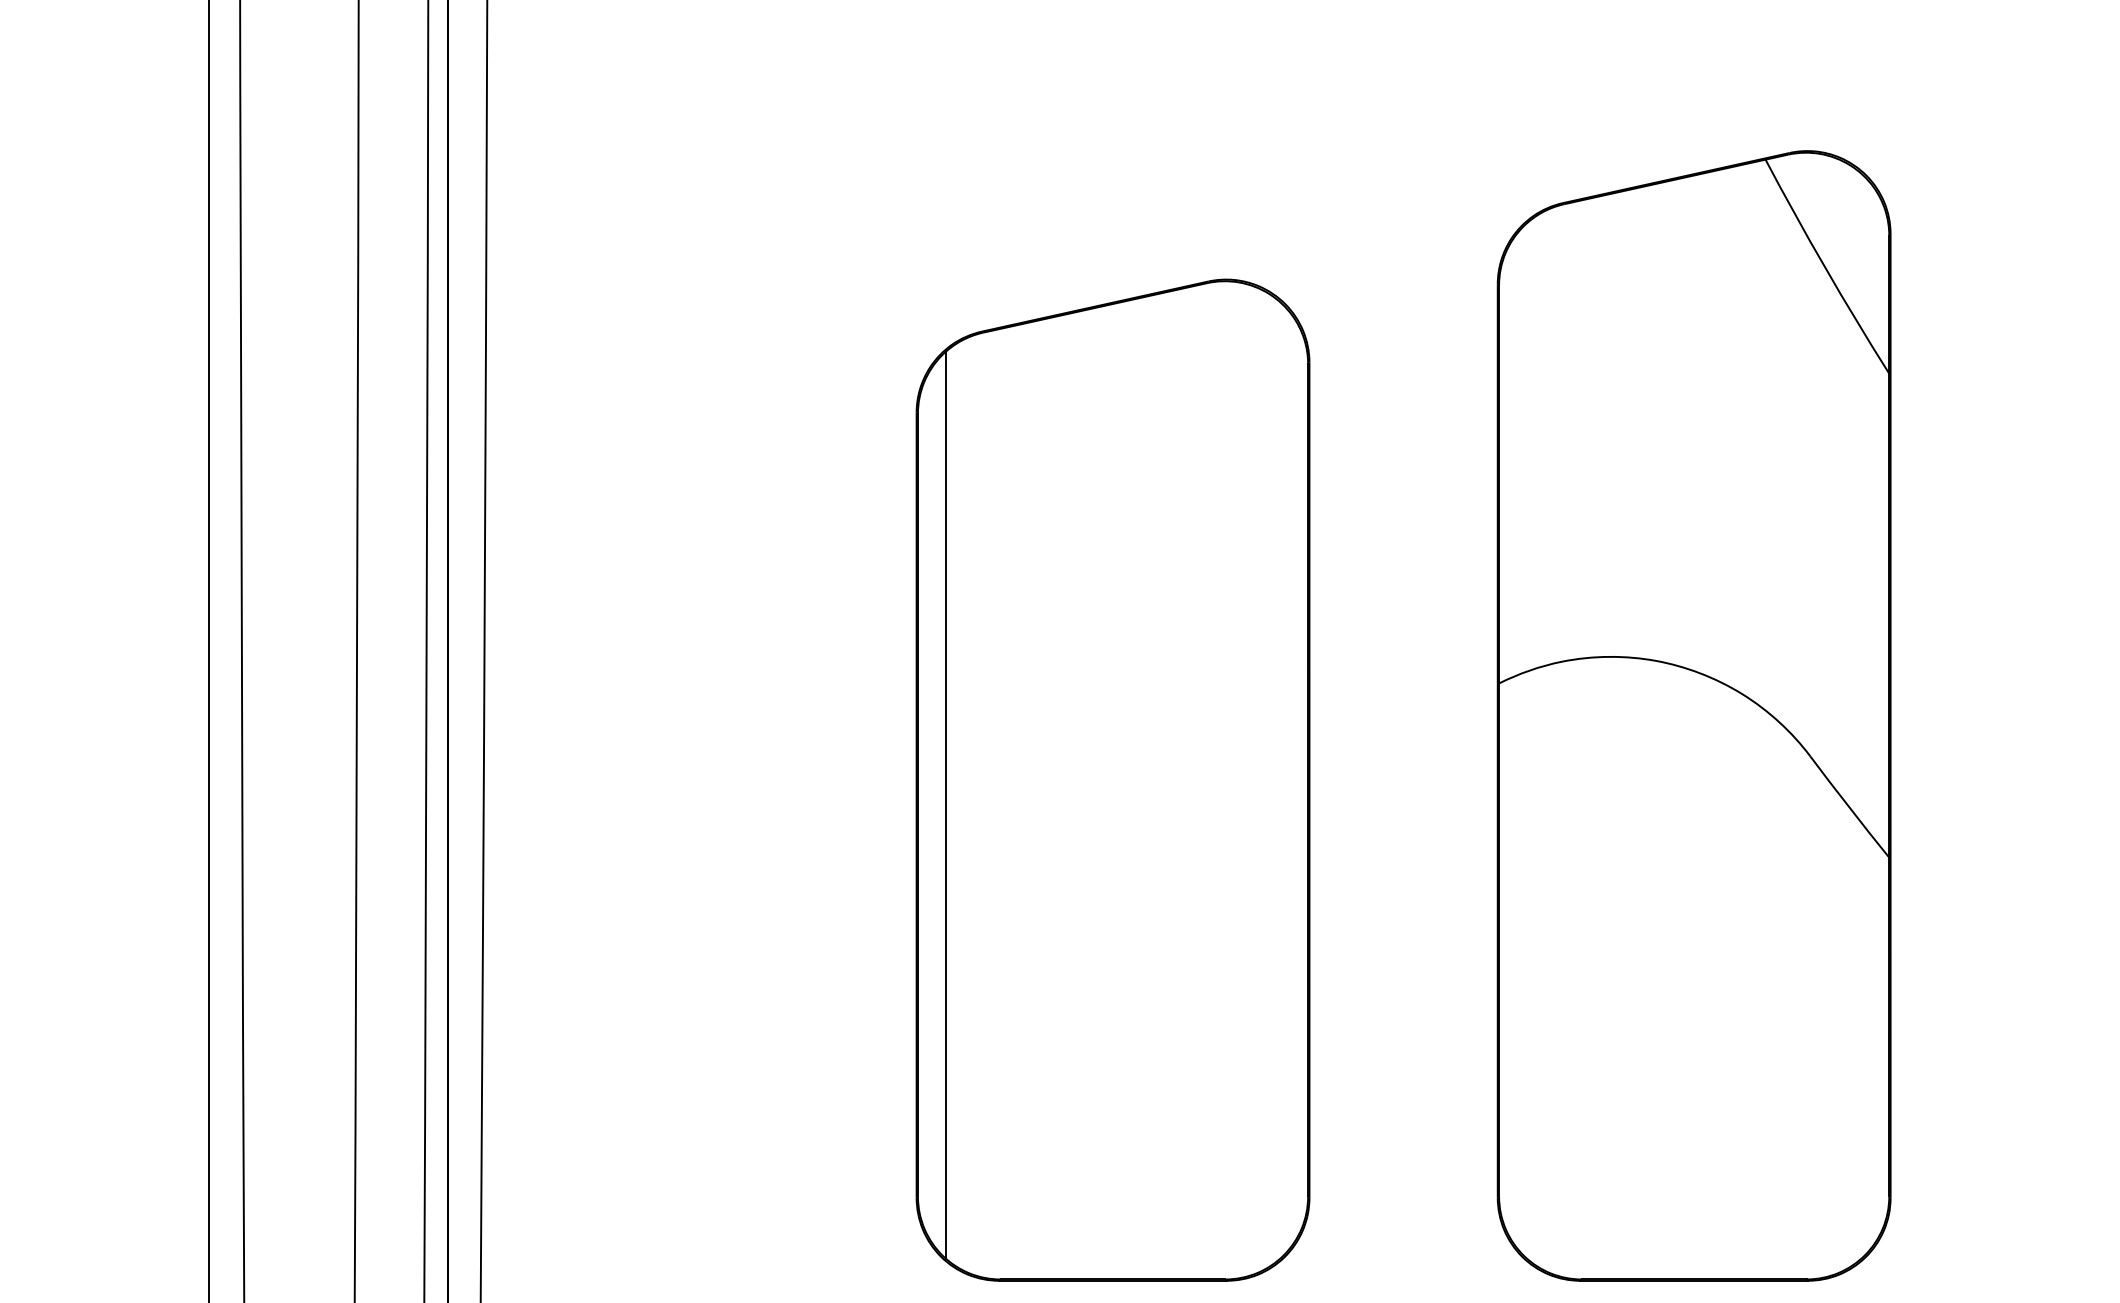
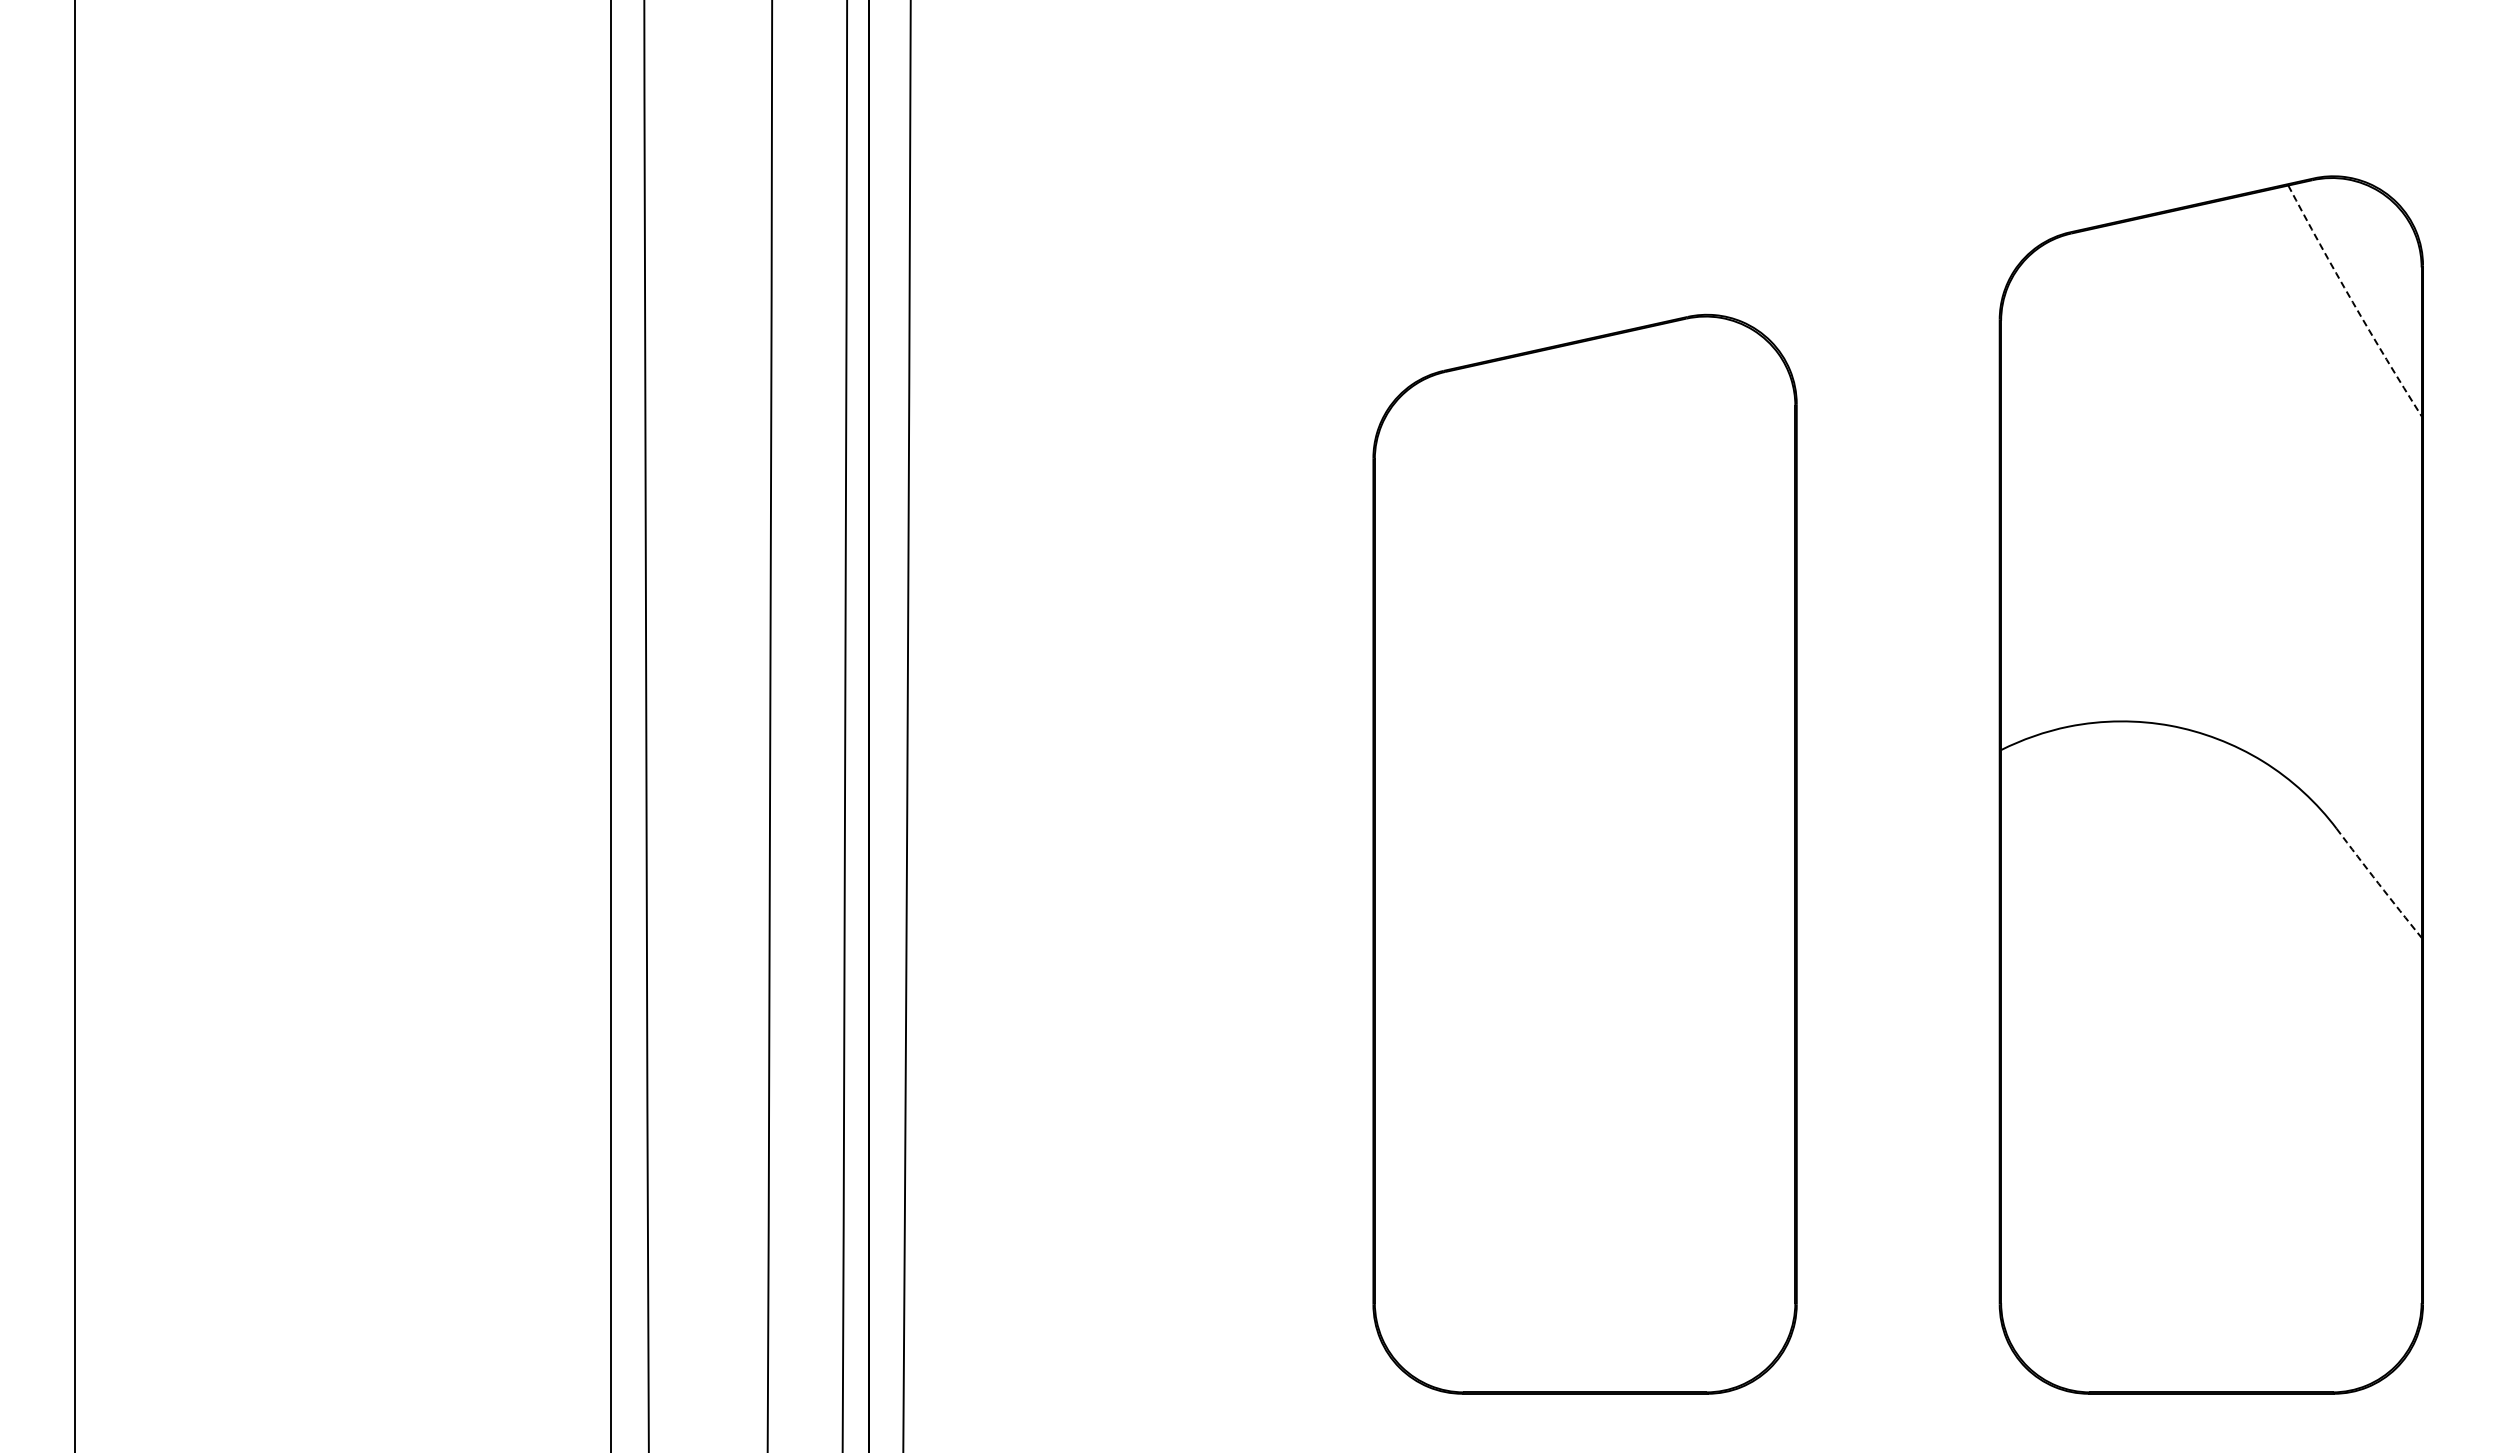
arc: (1825, 268) -> (2352, 302), solid -> dashed
line: (946, 805) -> (1405, 881), removed
arc: (1849, 807) -> (2378, 883), solid -> dashed

